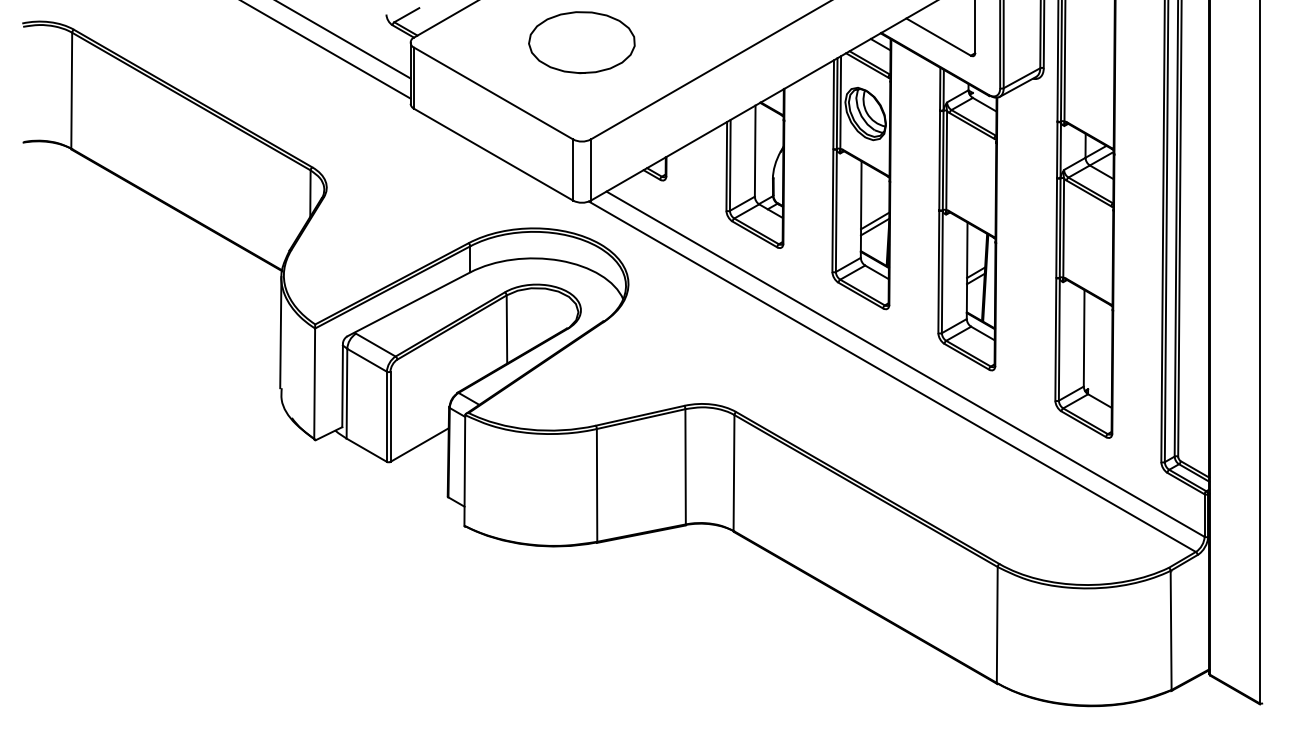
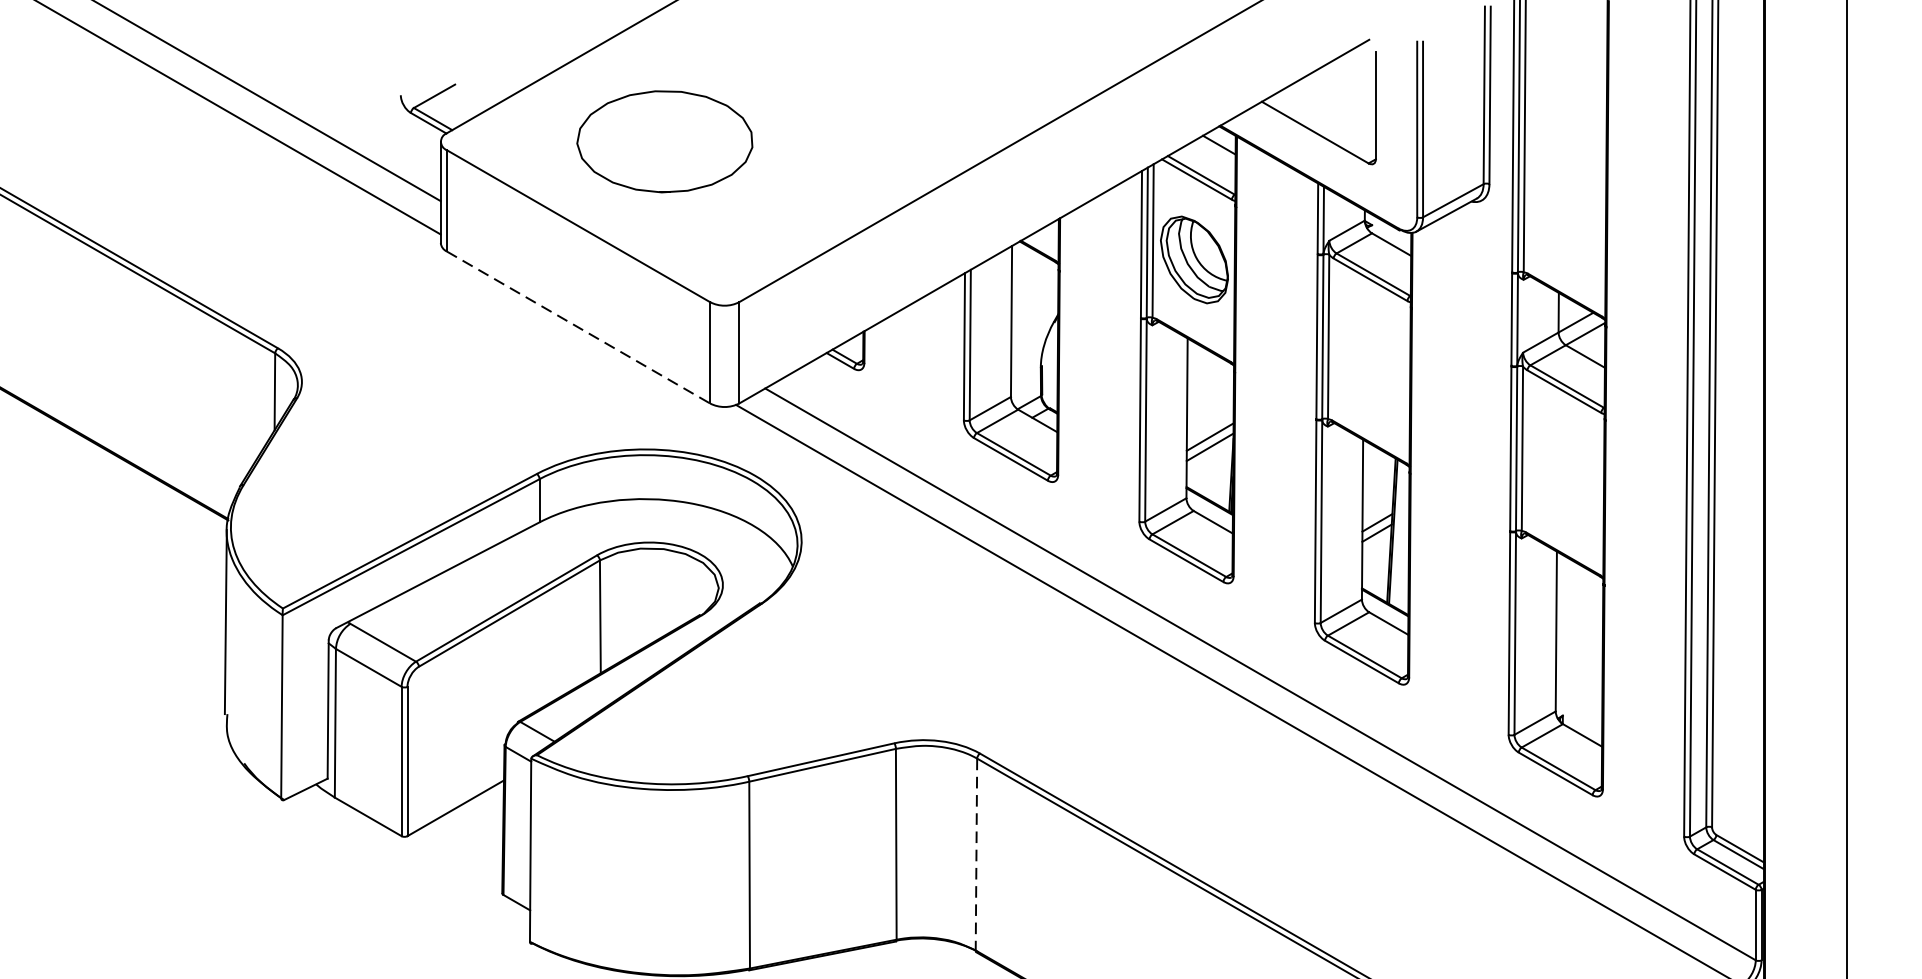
part: (581, 42) -> (664, 141), moved
line: (493, 154) -> (578, 327), solid -> dashed
line: (734, 473) -> (977, 855), solid -> dashed

